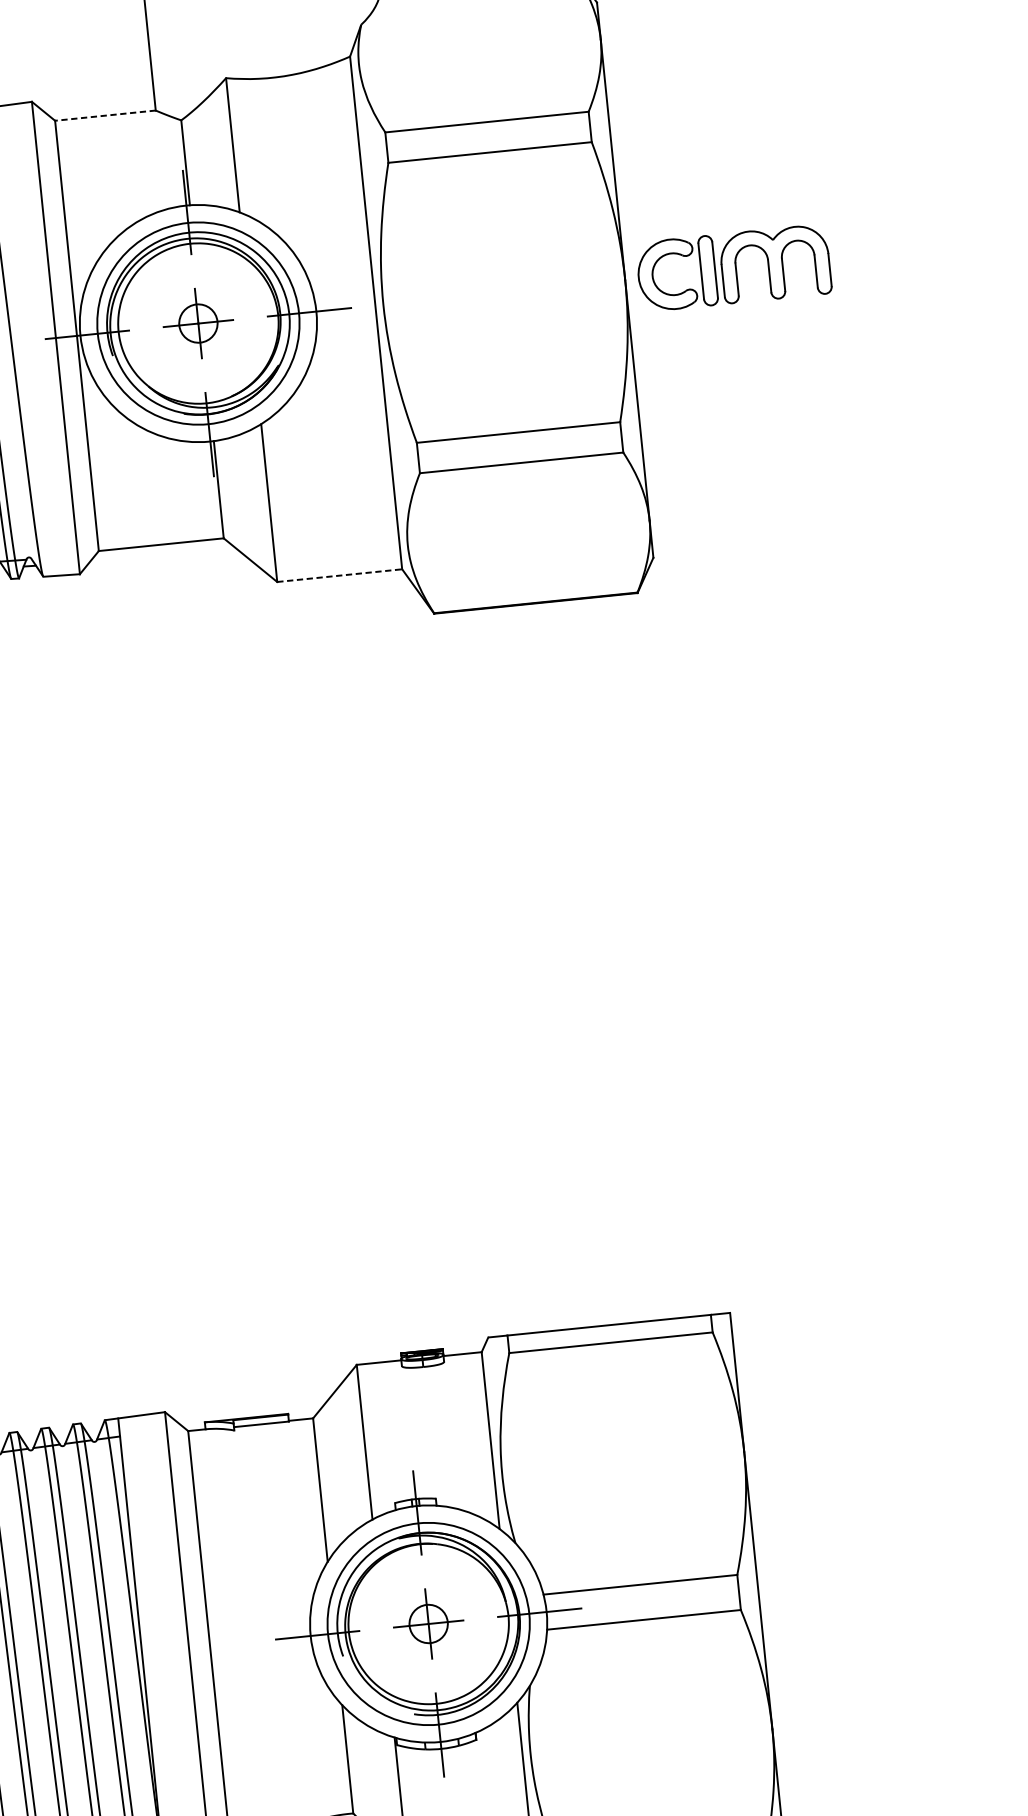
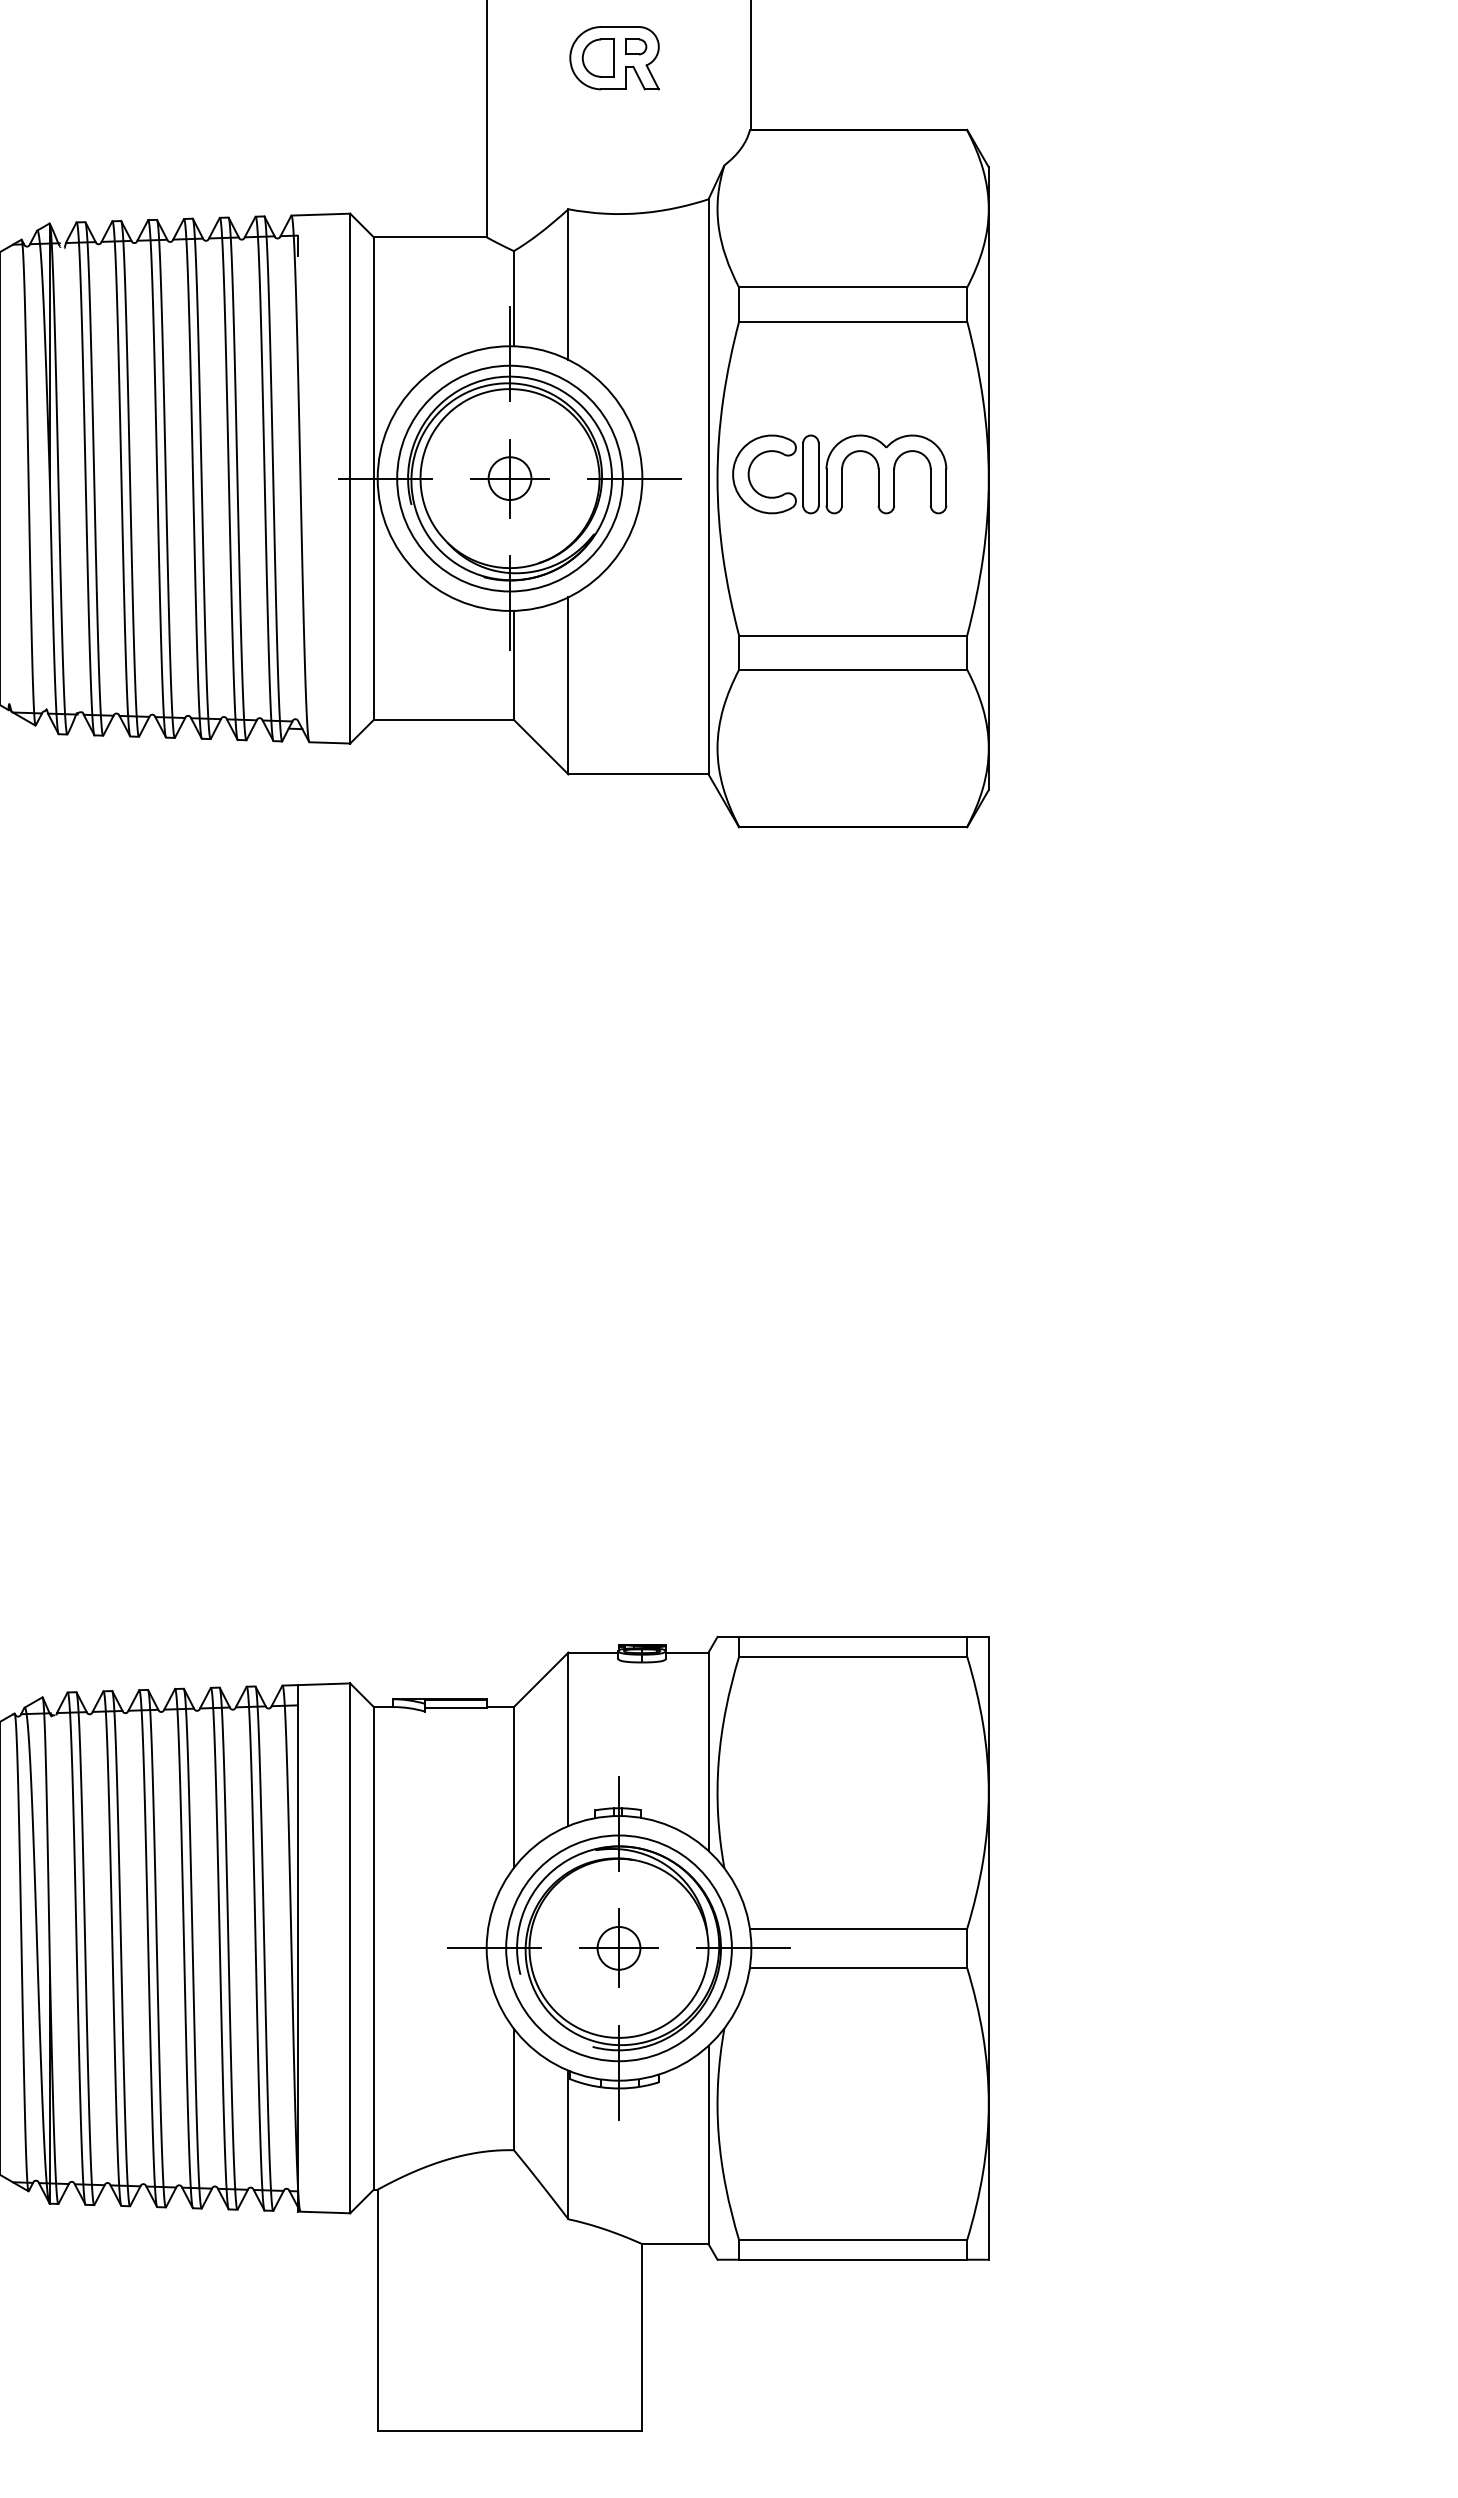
line: (104, 115) -> (429, 237), dashed -> solid
part: (733, 268) -> (839, 474), moved
line: (339, 575) -> (638, 774), dashed -> solid

